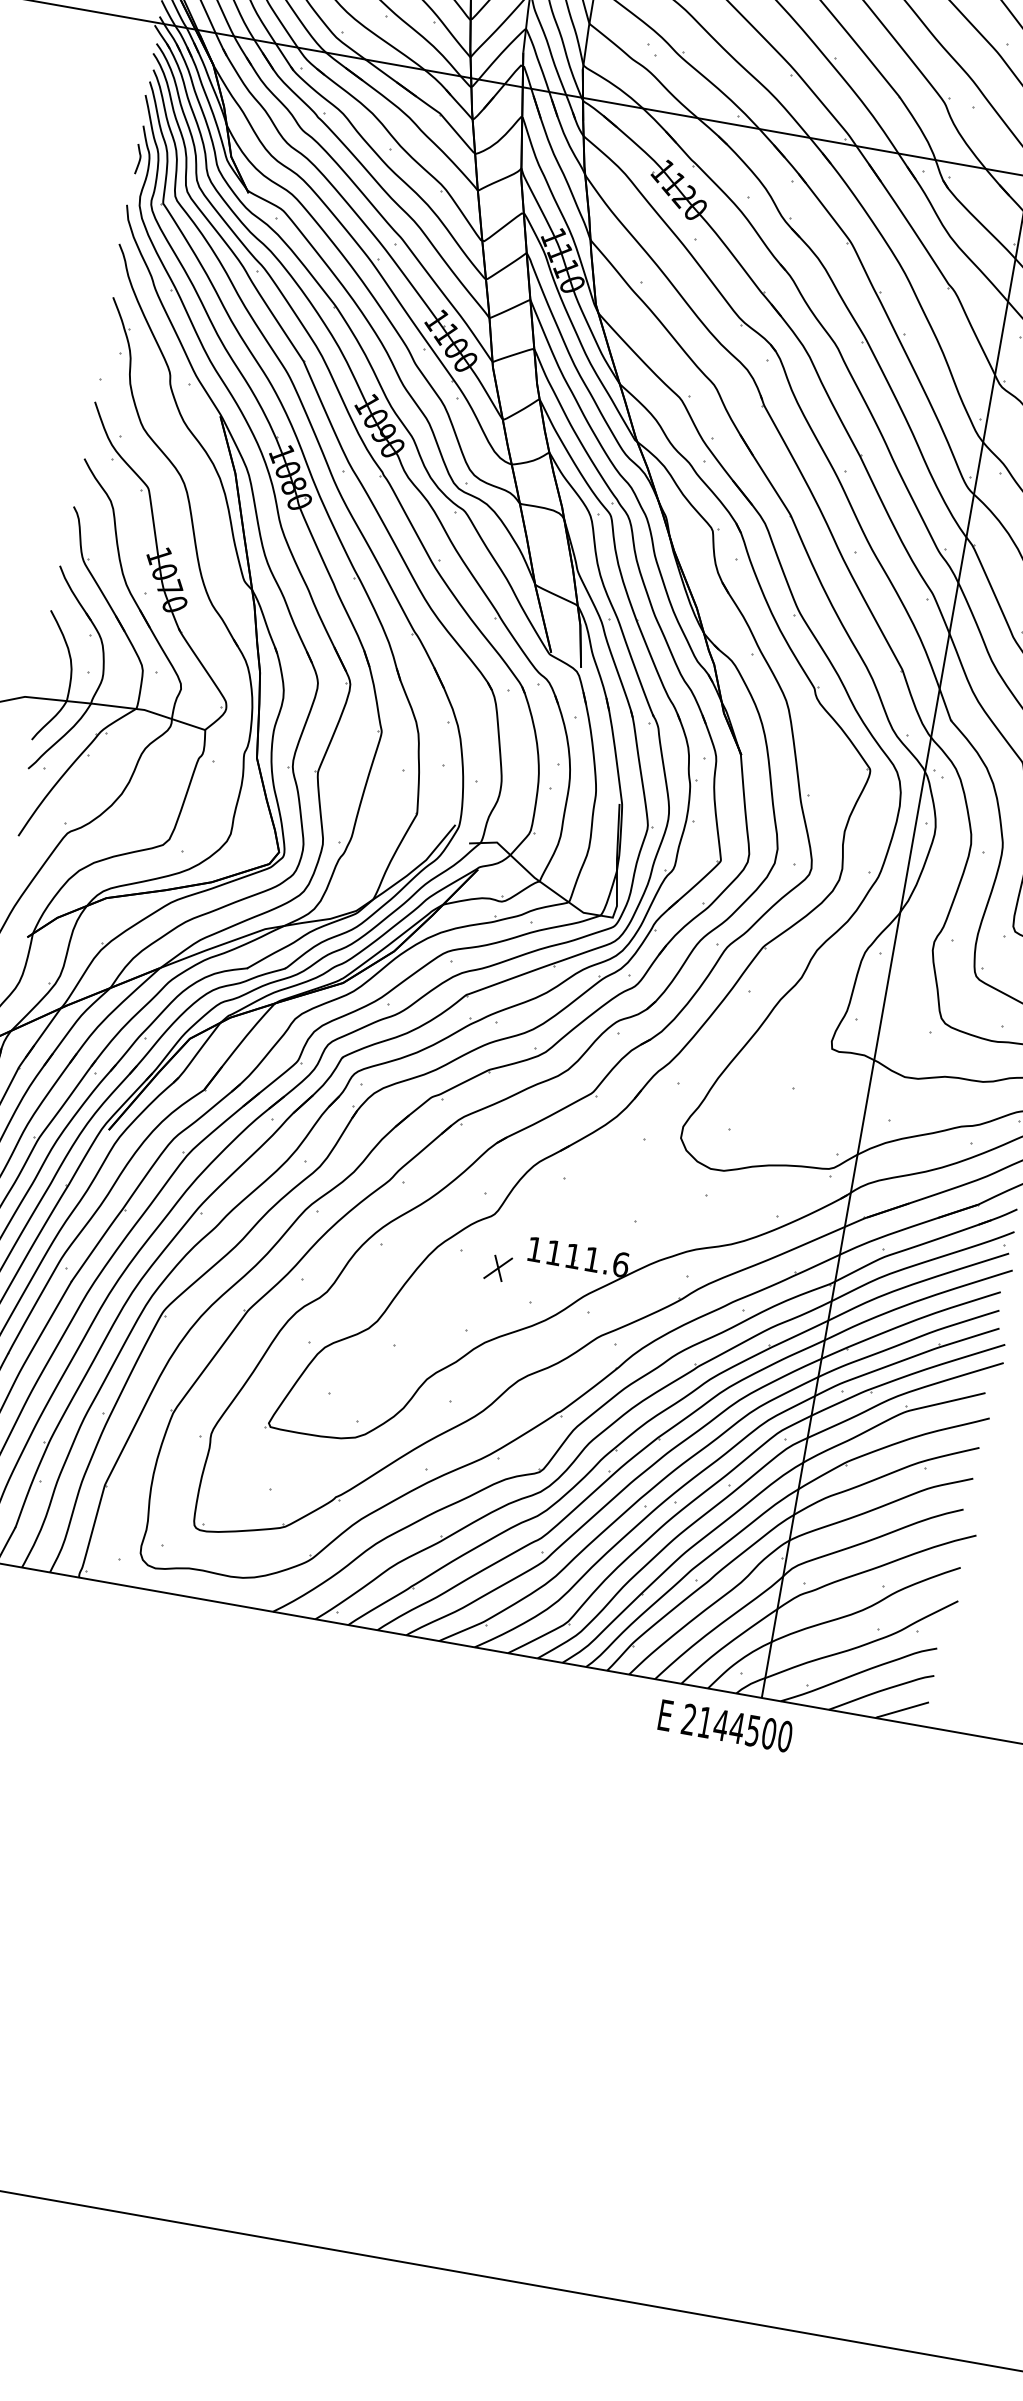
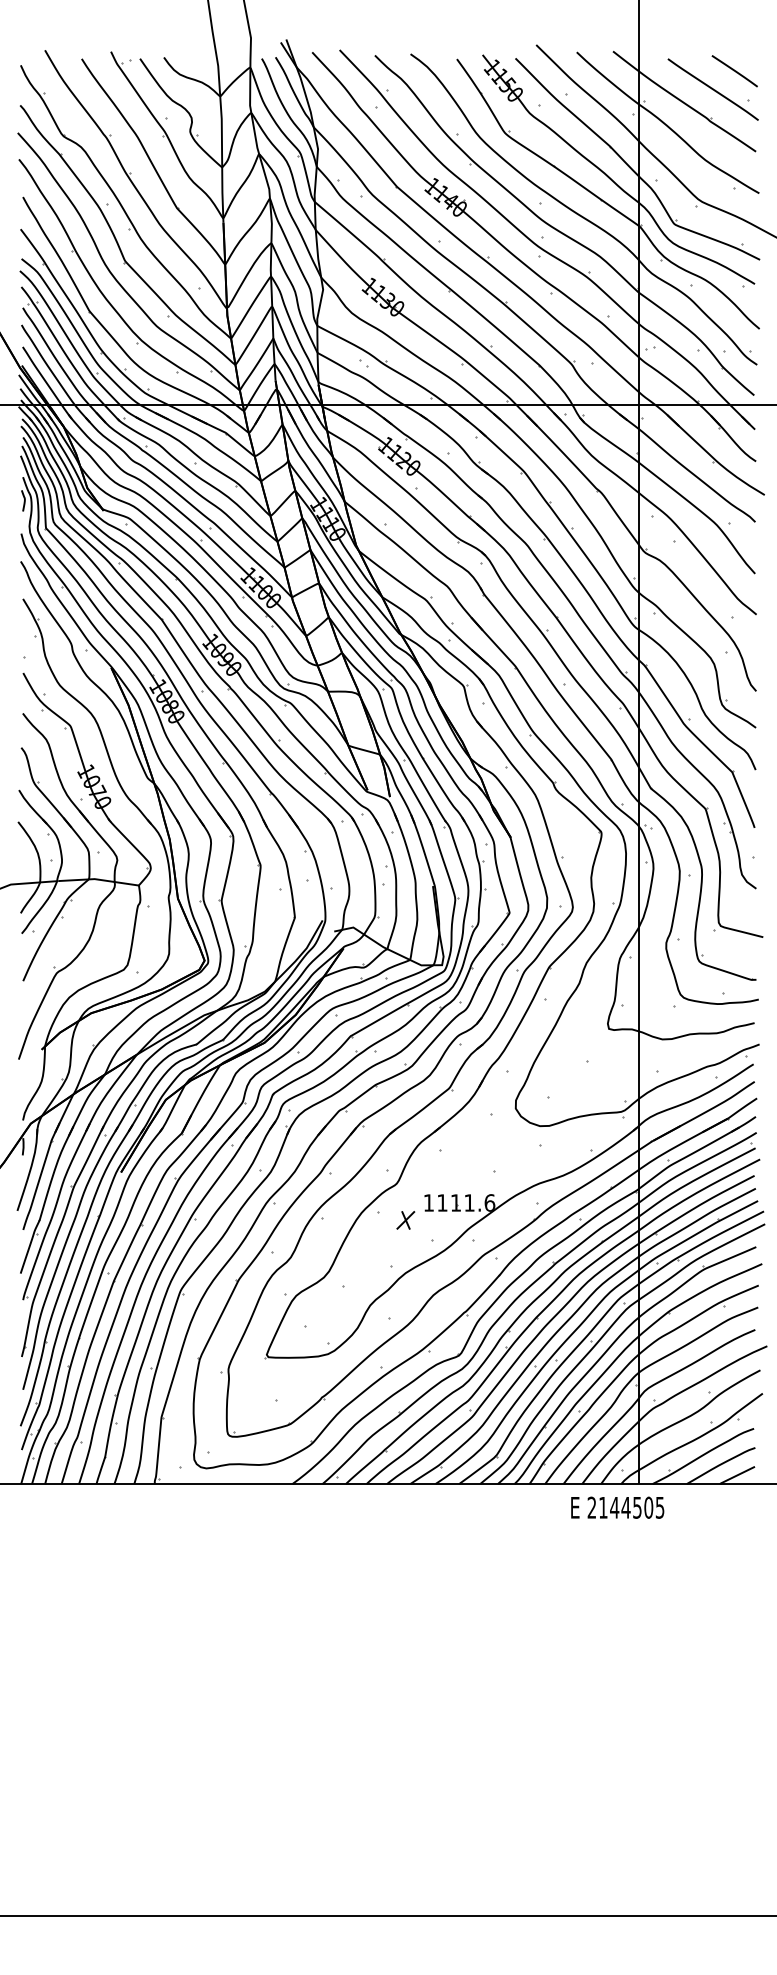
text: (784, 1736) -> (659, 1507), 2144500 -> 2144505

